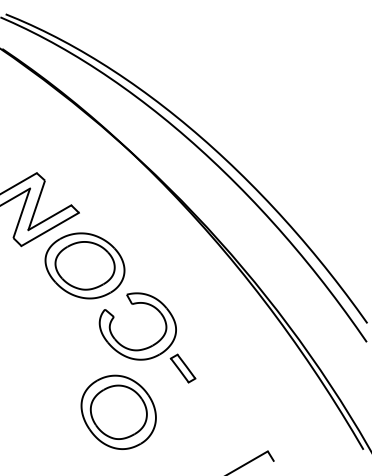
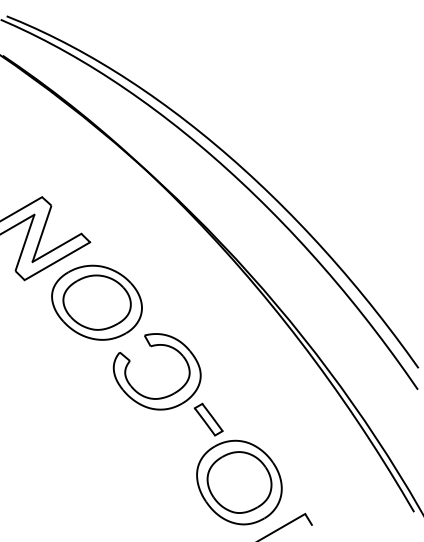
part: (118, 412) -> (239, 482), moved

